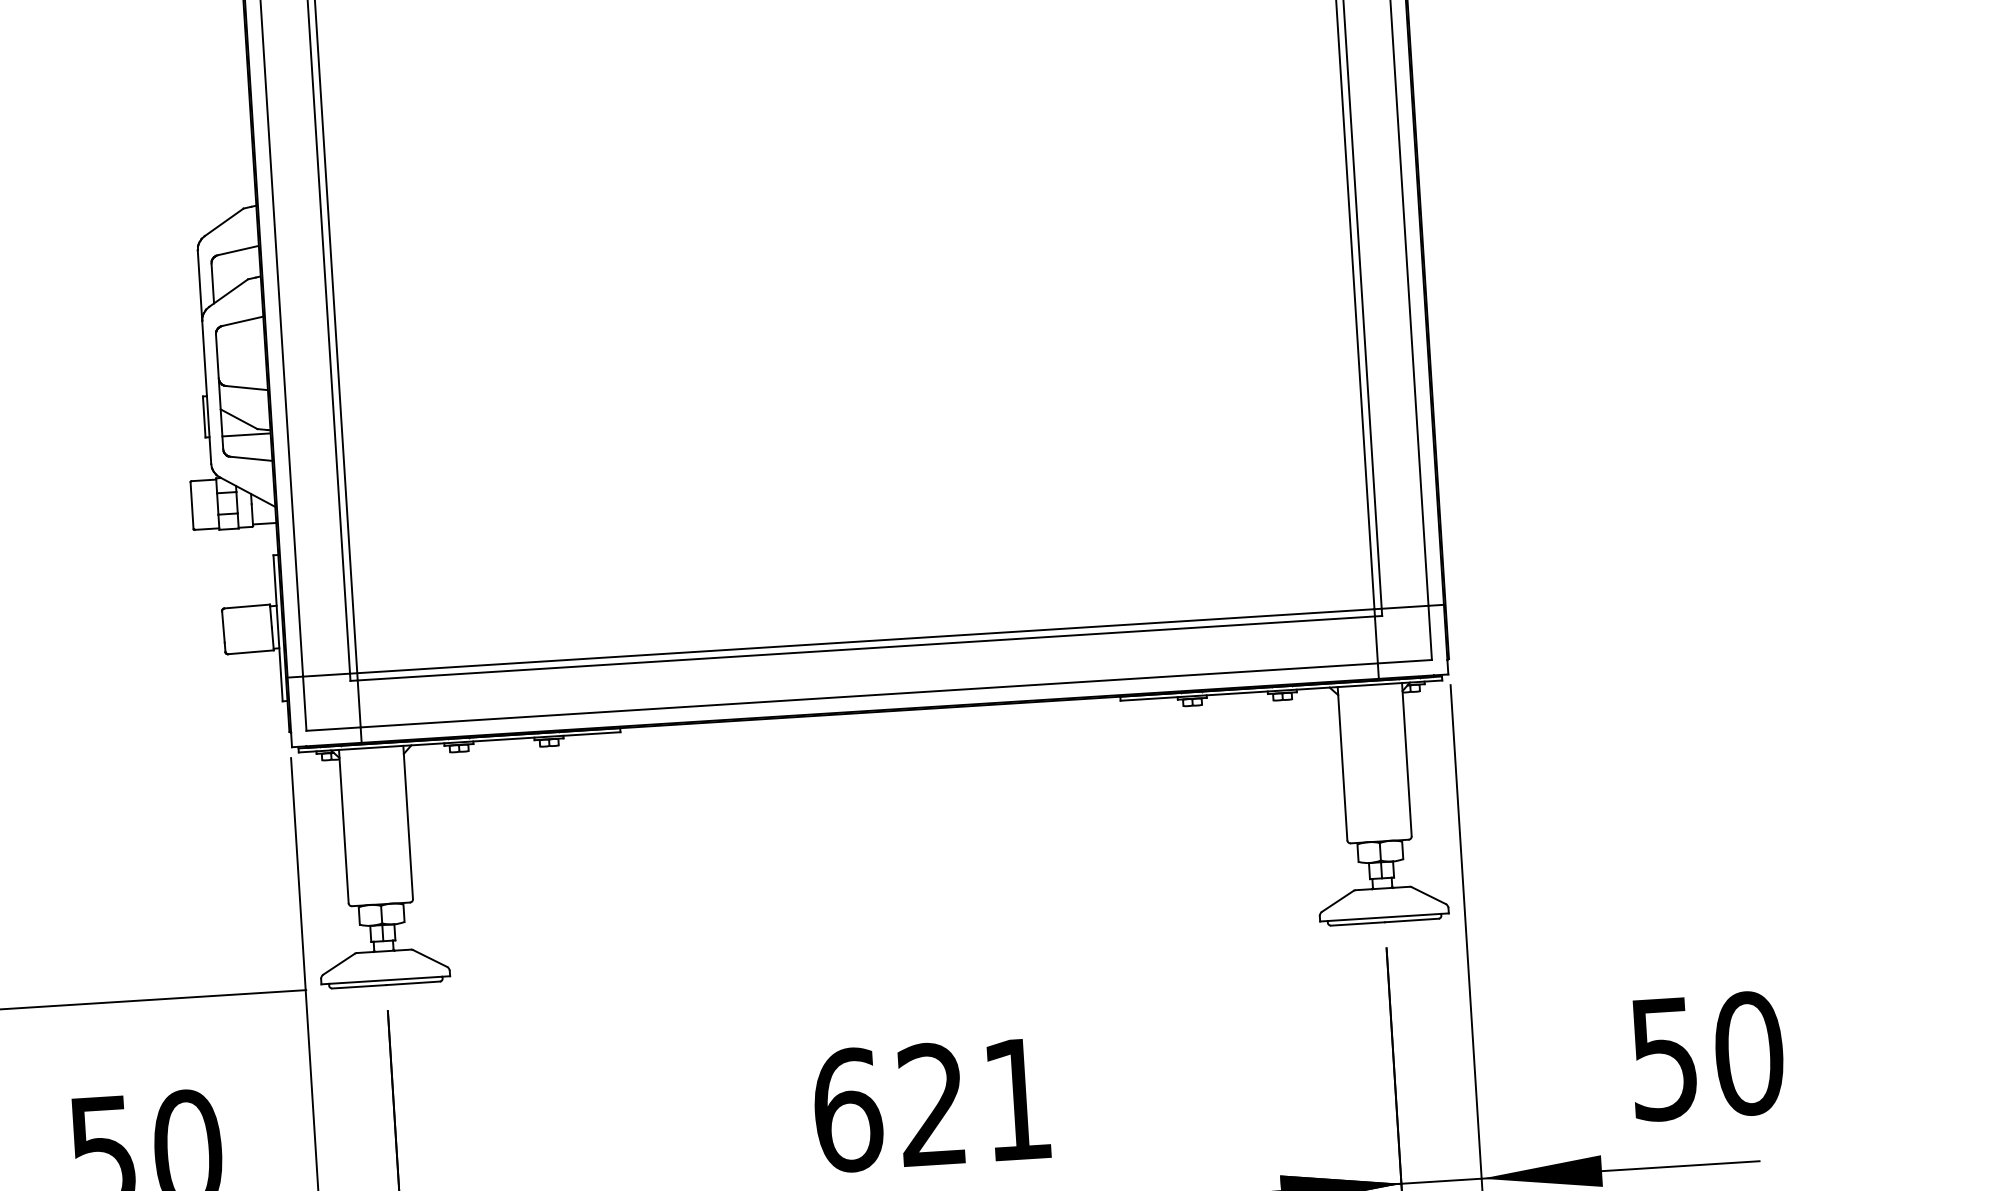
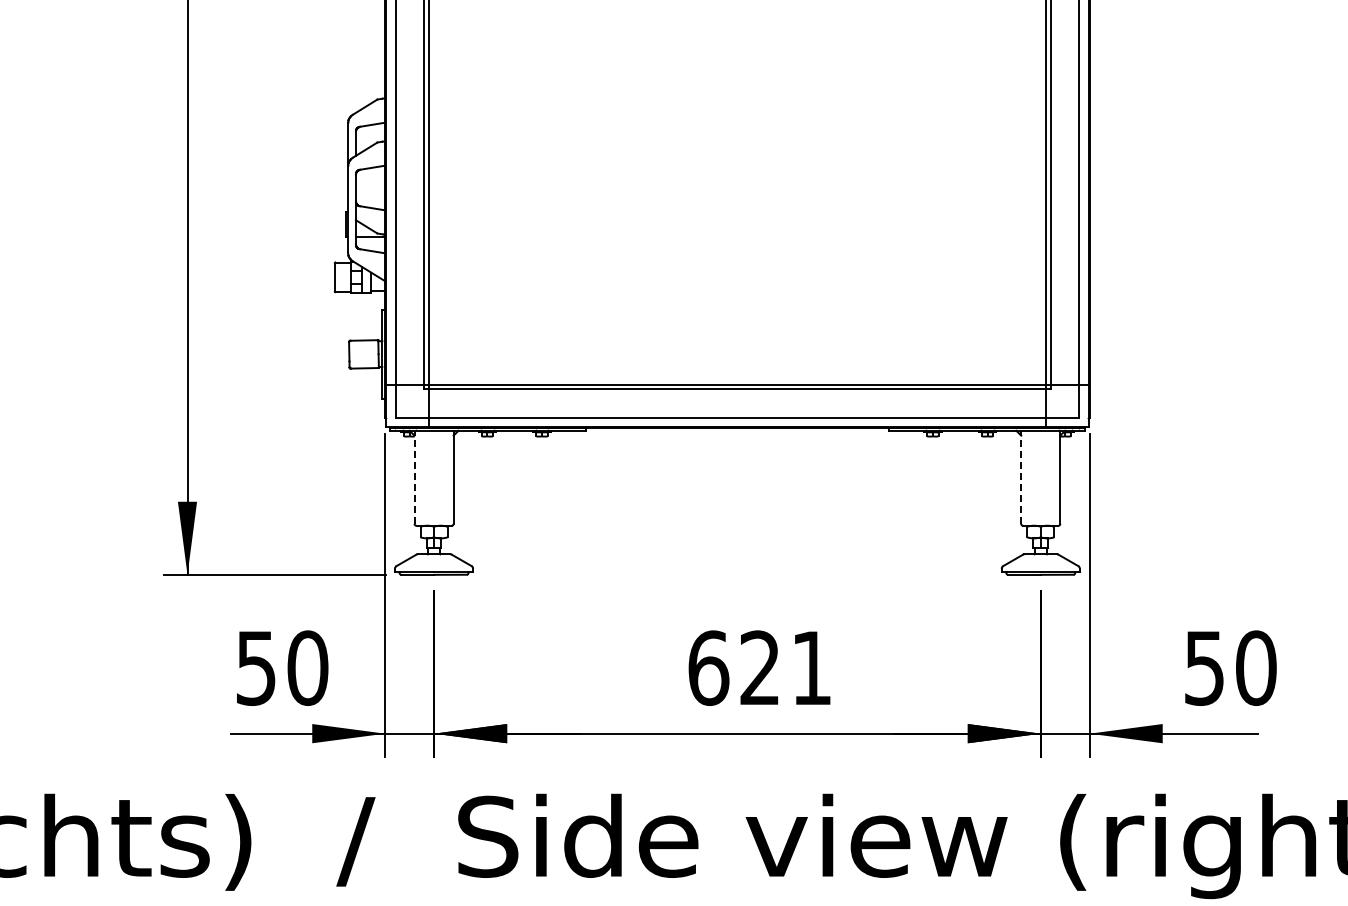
line: (1342, 764) -> (1021, 477), solid -> dashed
line: (343, 826) -> (414, 477), solid -> dashed

